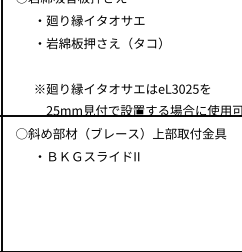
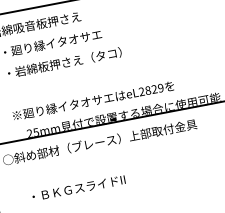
text: (185, 88) -> (151, 89), eL3025 -> eL2829
text: (88, 156) -> (78, 188), moved

